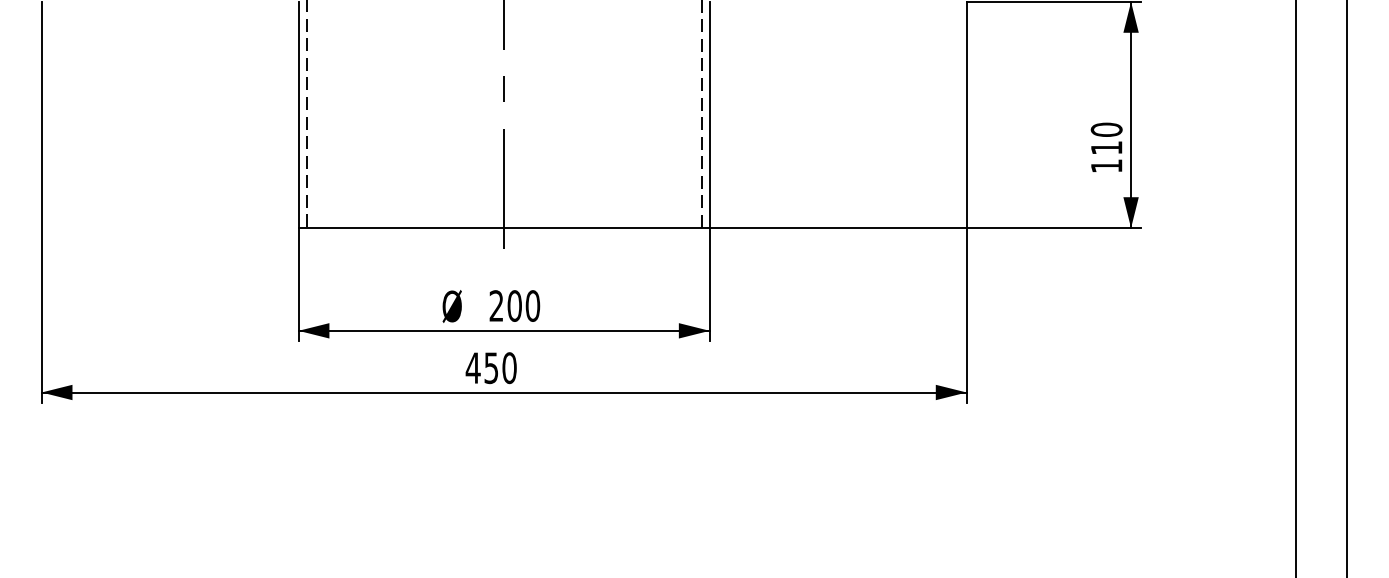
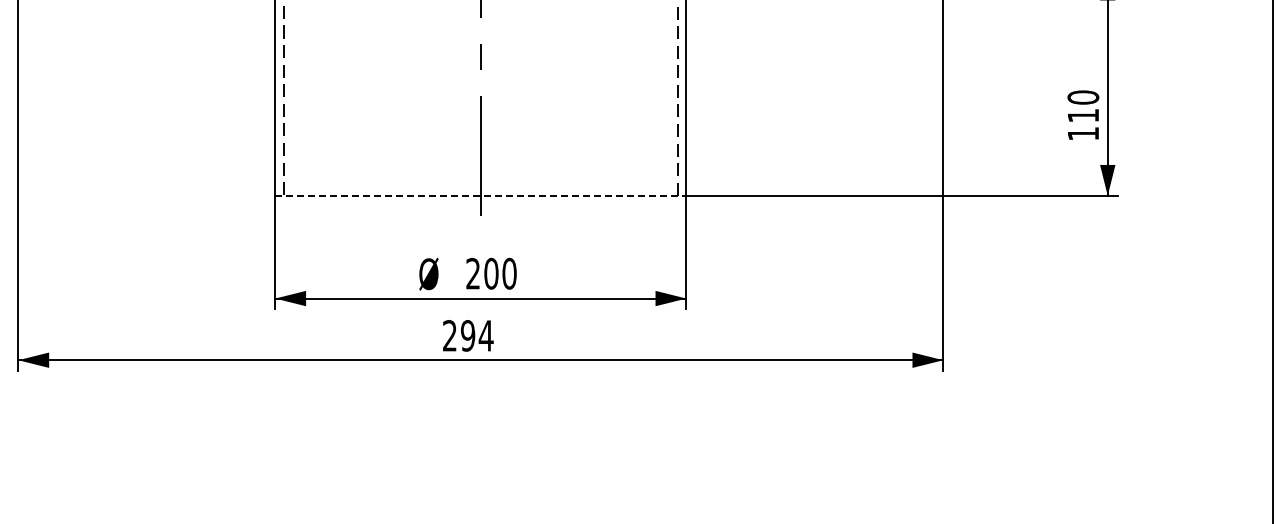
line: (504, 228) -> (481, 196), solid -> dashed
text: (491, 368) -> (468, 336), 450 -> 294

